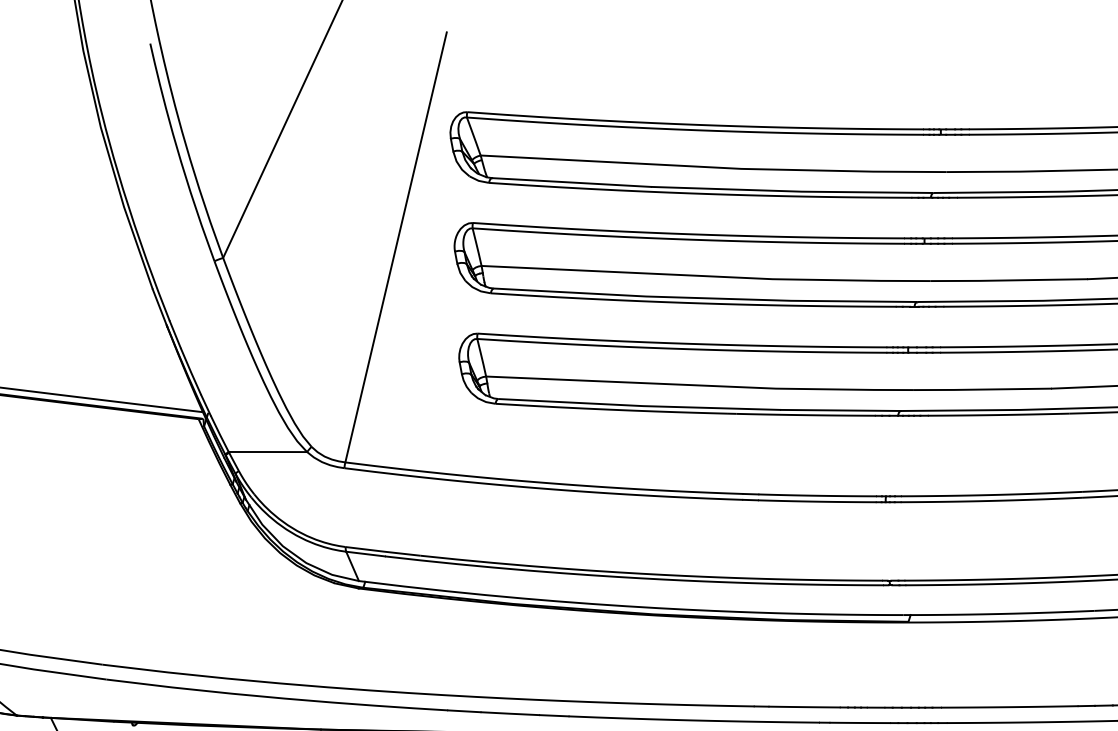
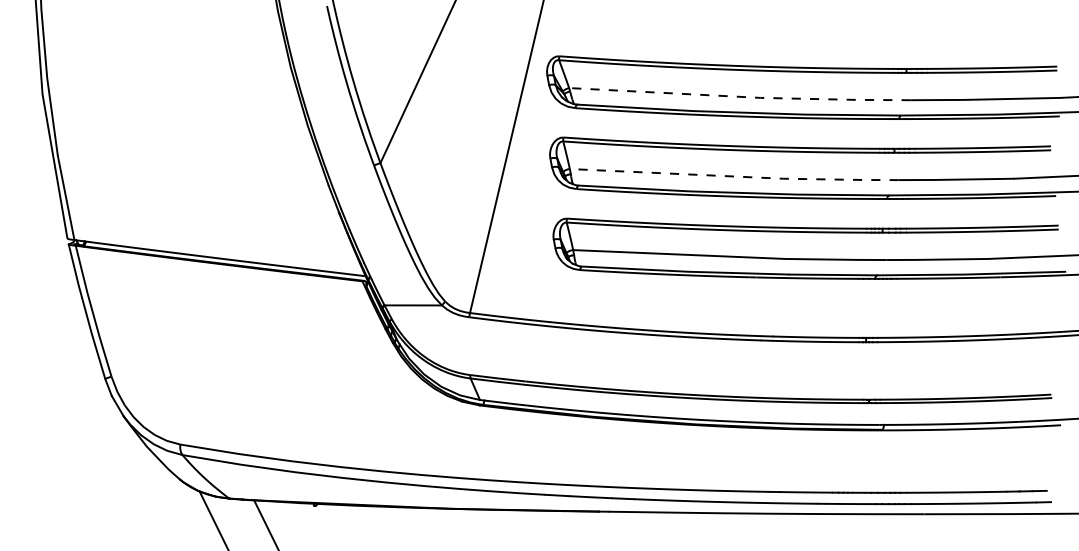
line: (714, 166) -> (740, 96), solid -> dashed
line: (707, 276) -> (735, 176), solid -> dashed

